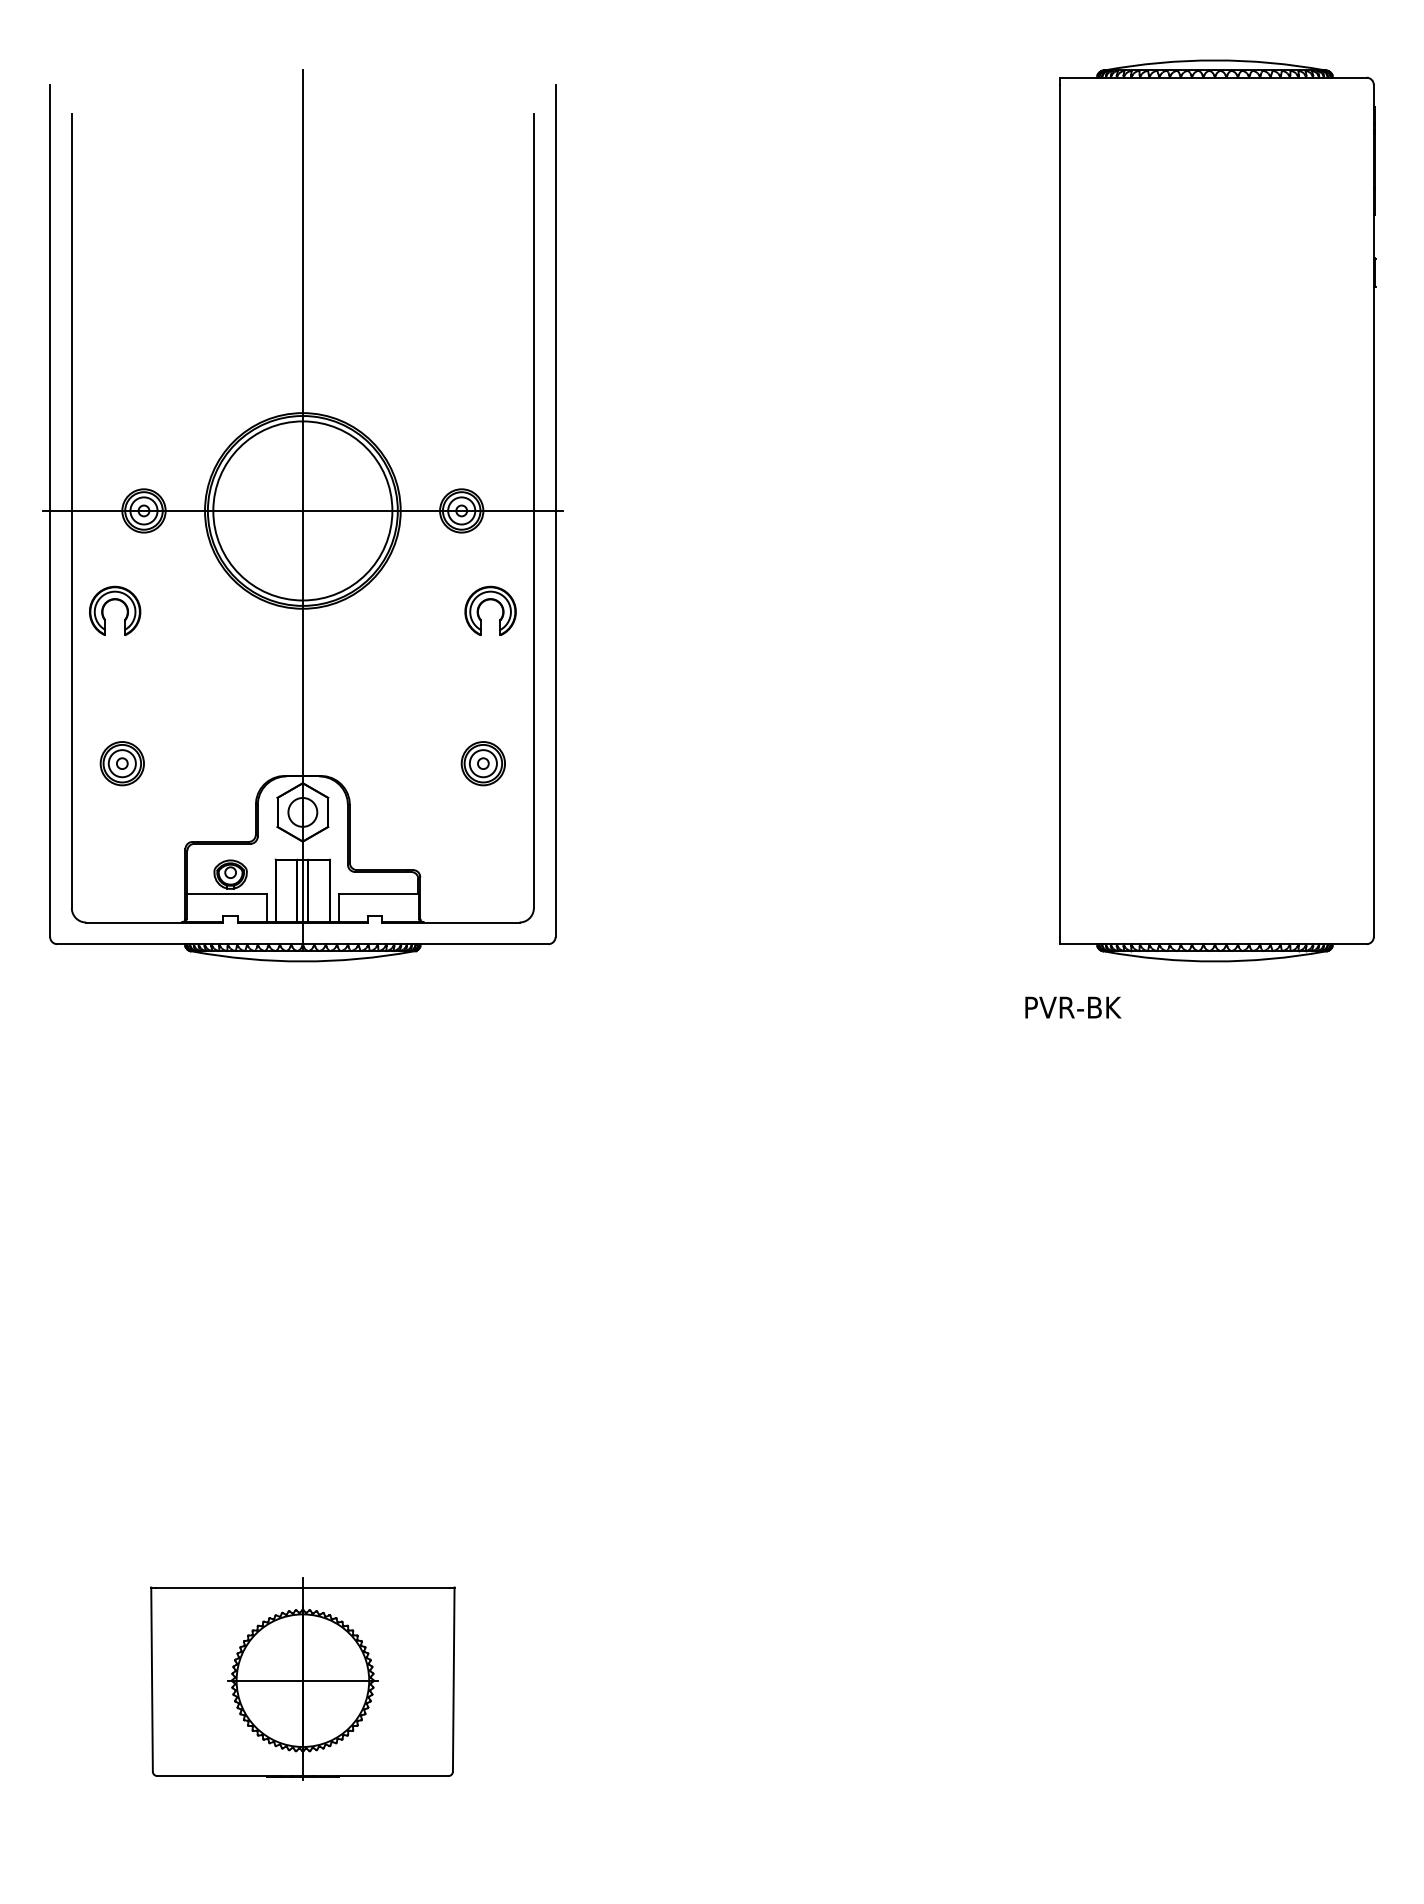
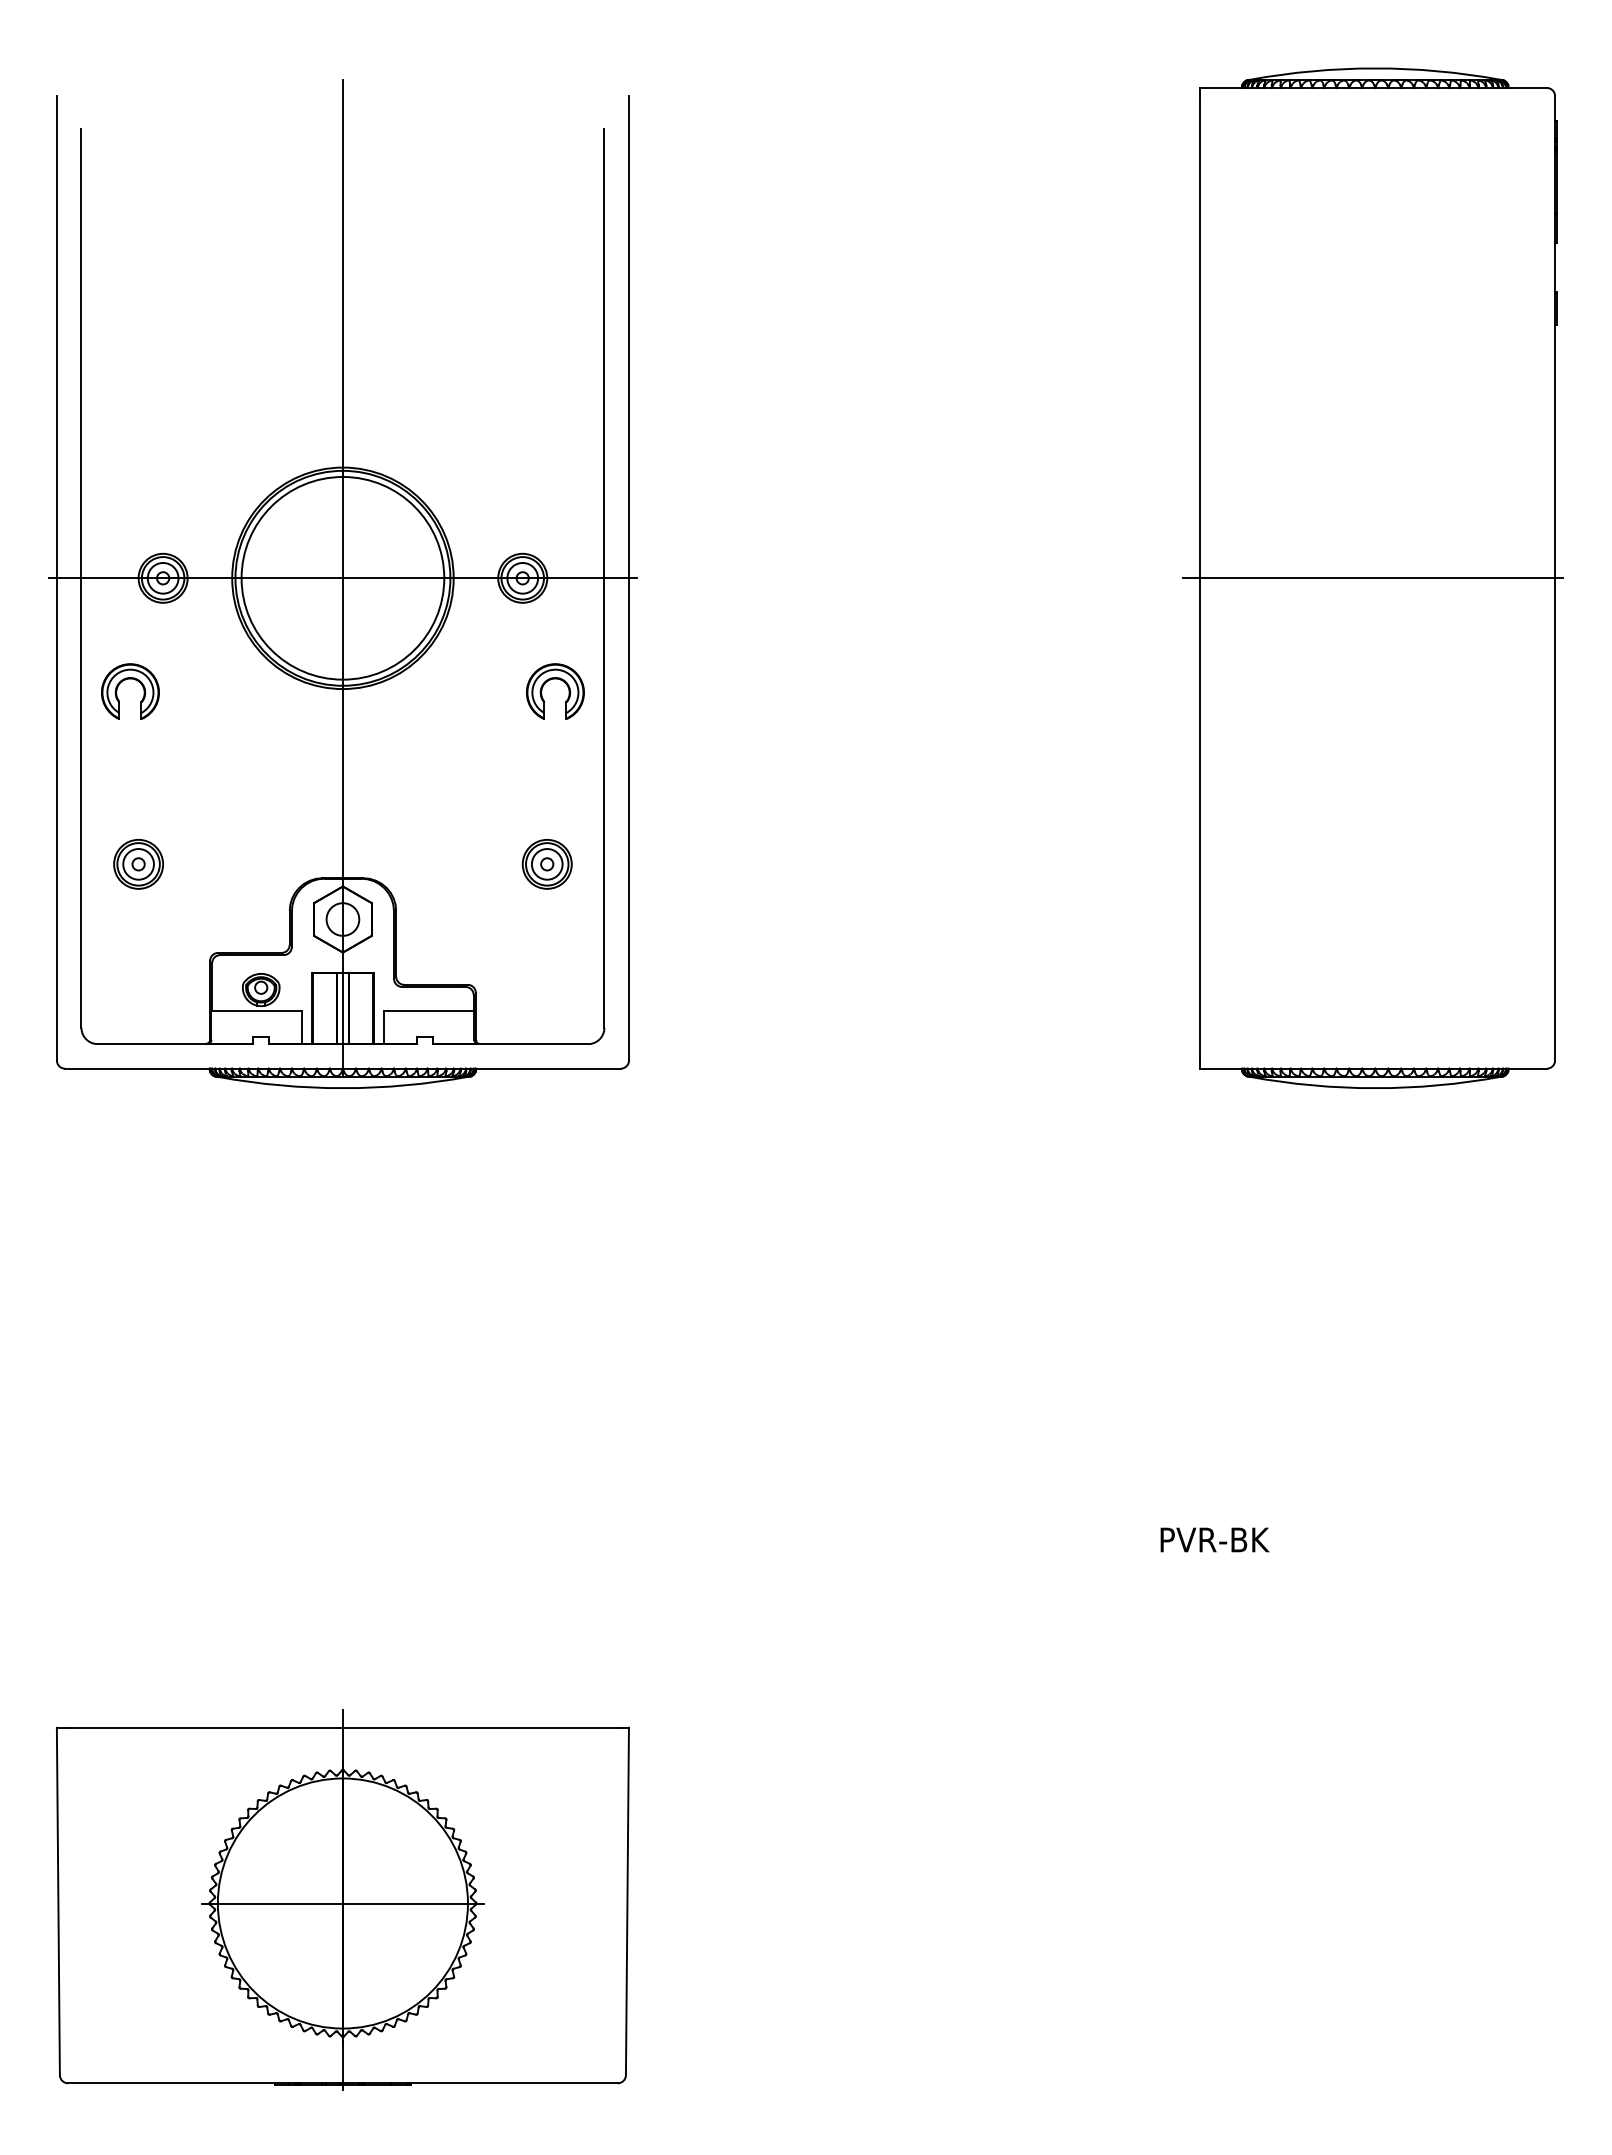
line: (1213, 510) -> (1373, 577), added
text: (1073, 1007) -> (1215, 1539), moved
part: (302, 1678) -> (342, 1899), size x1.67

